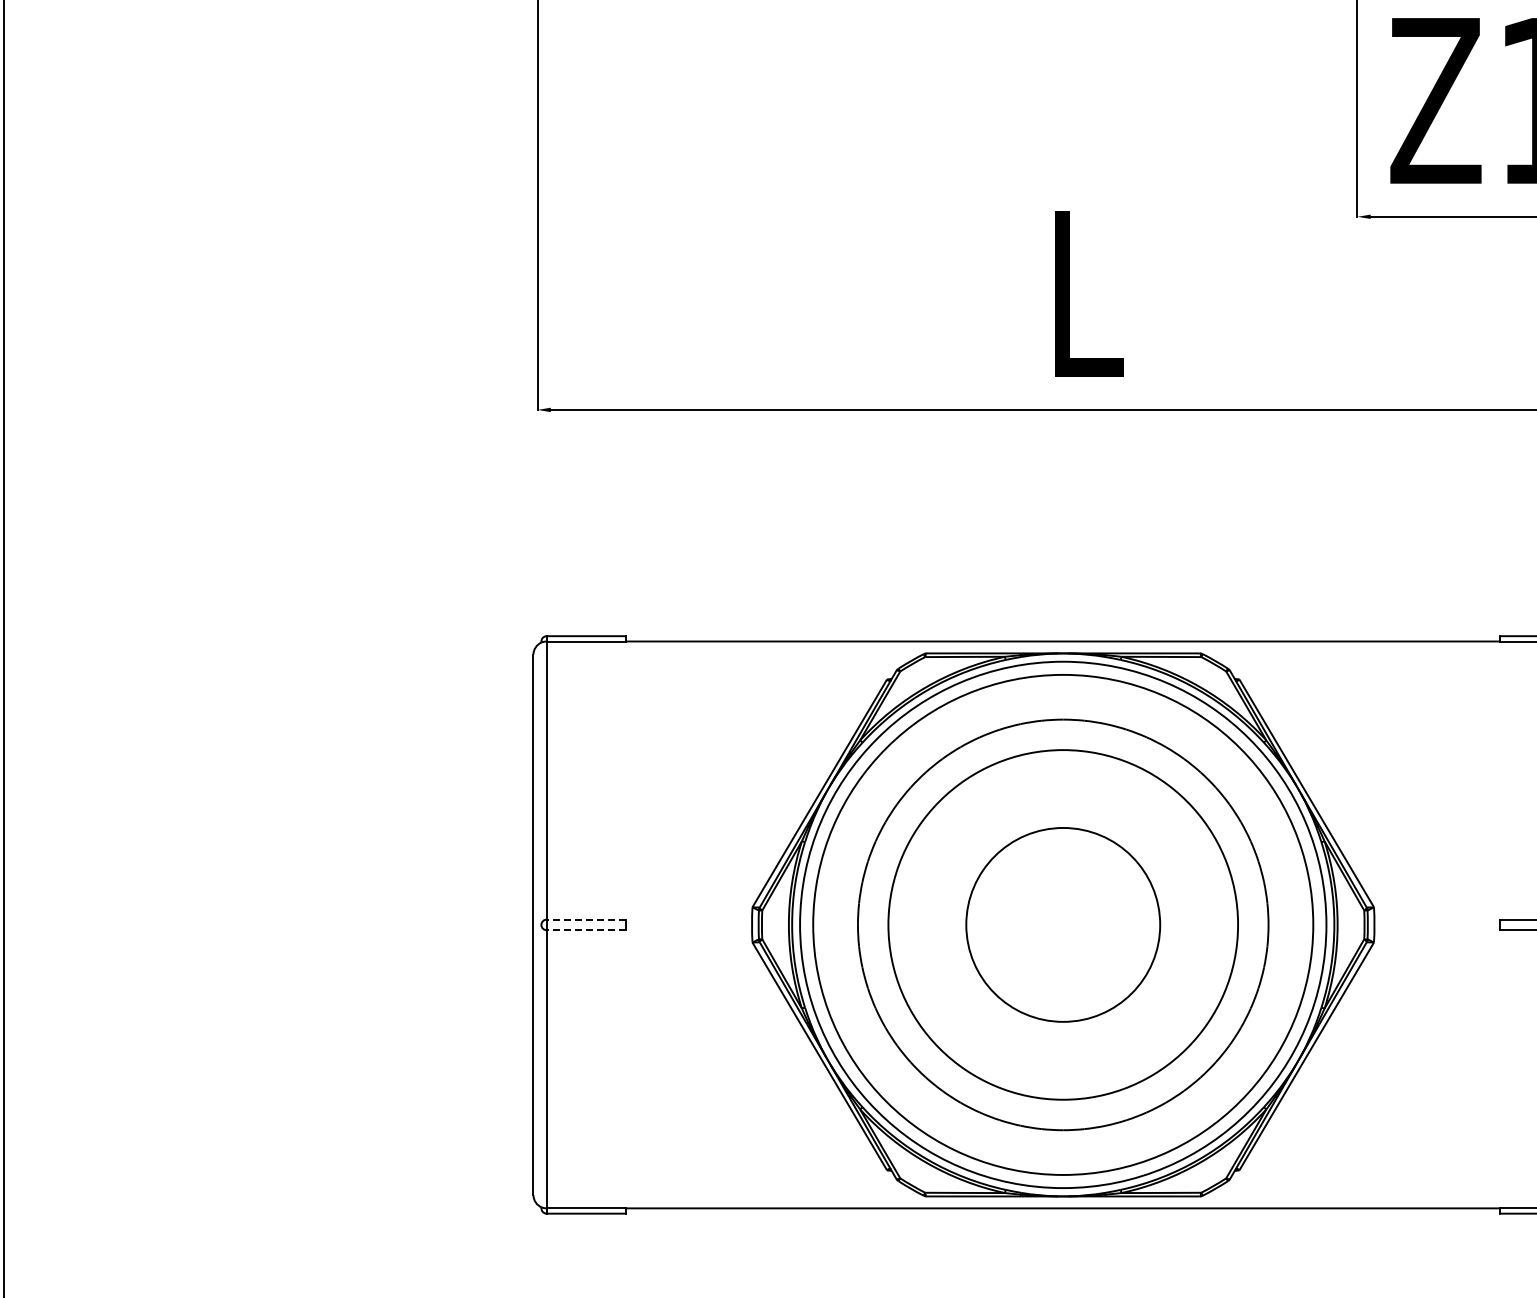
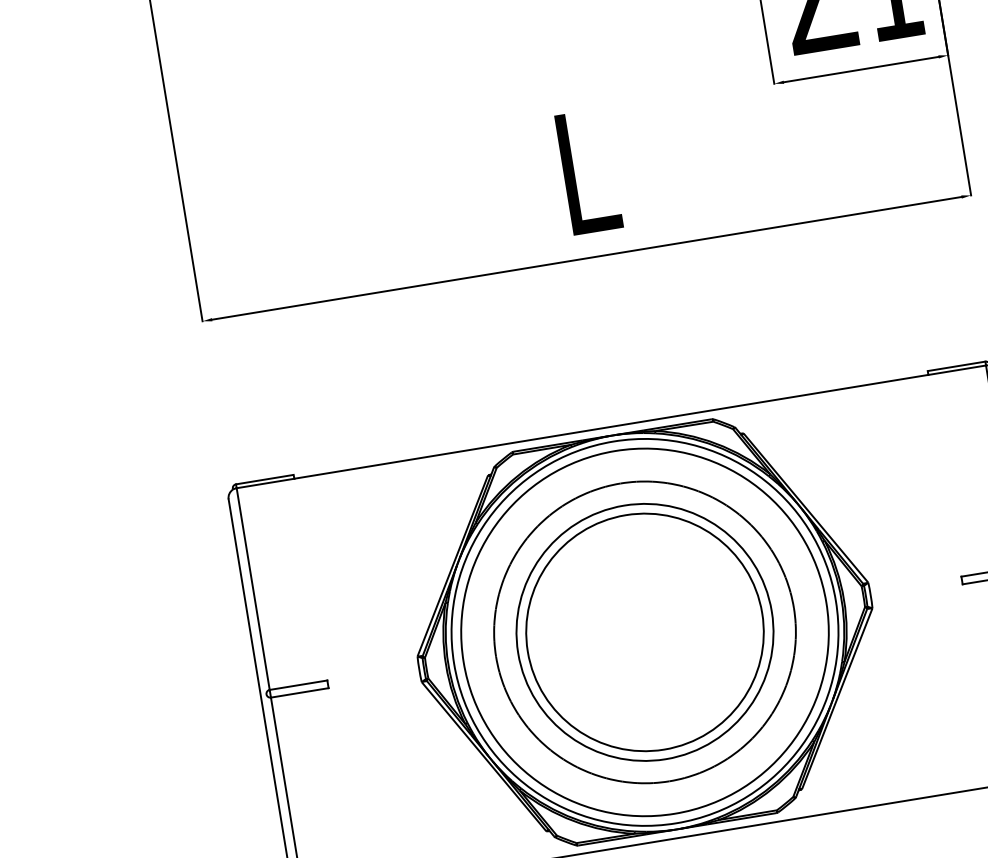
line: (586, 919) -> (298, 685), dashed -> solid
circle: (1062, 924) -> (644, 632), size x1.67
line: (586, 930) -> (299, 693), dashed -> solid

